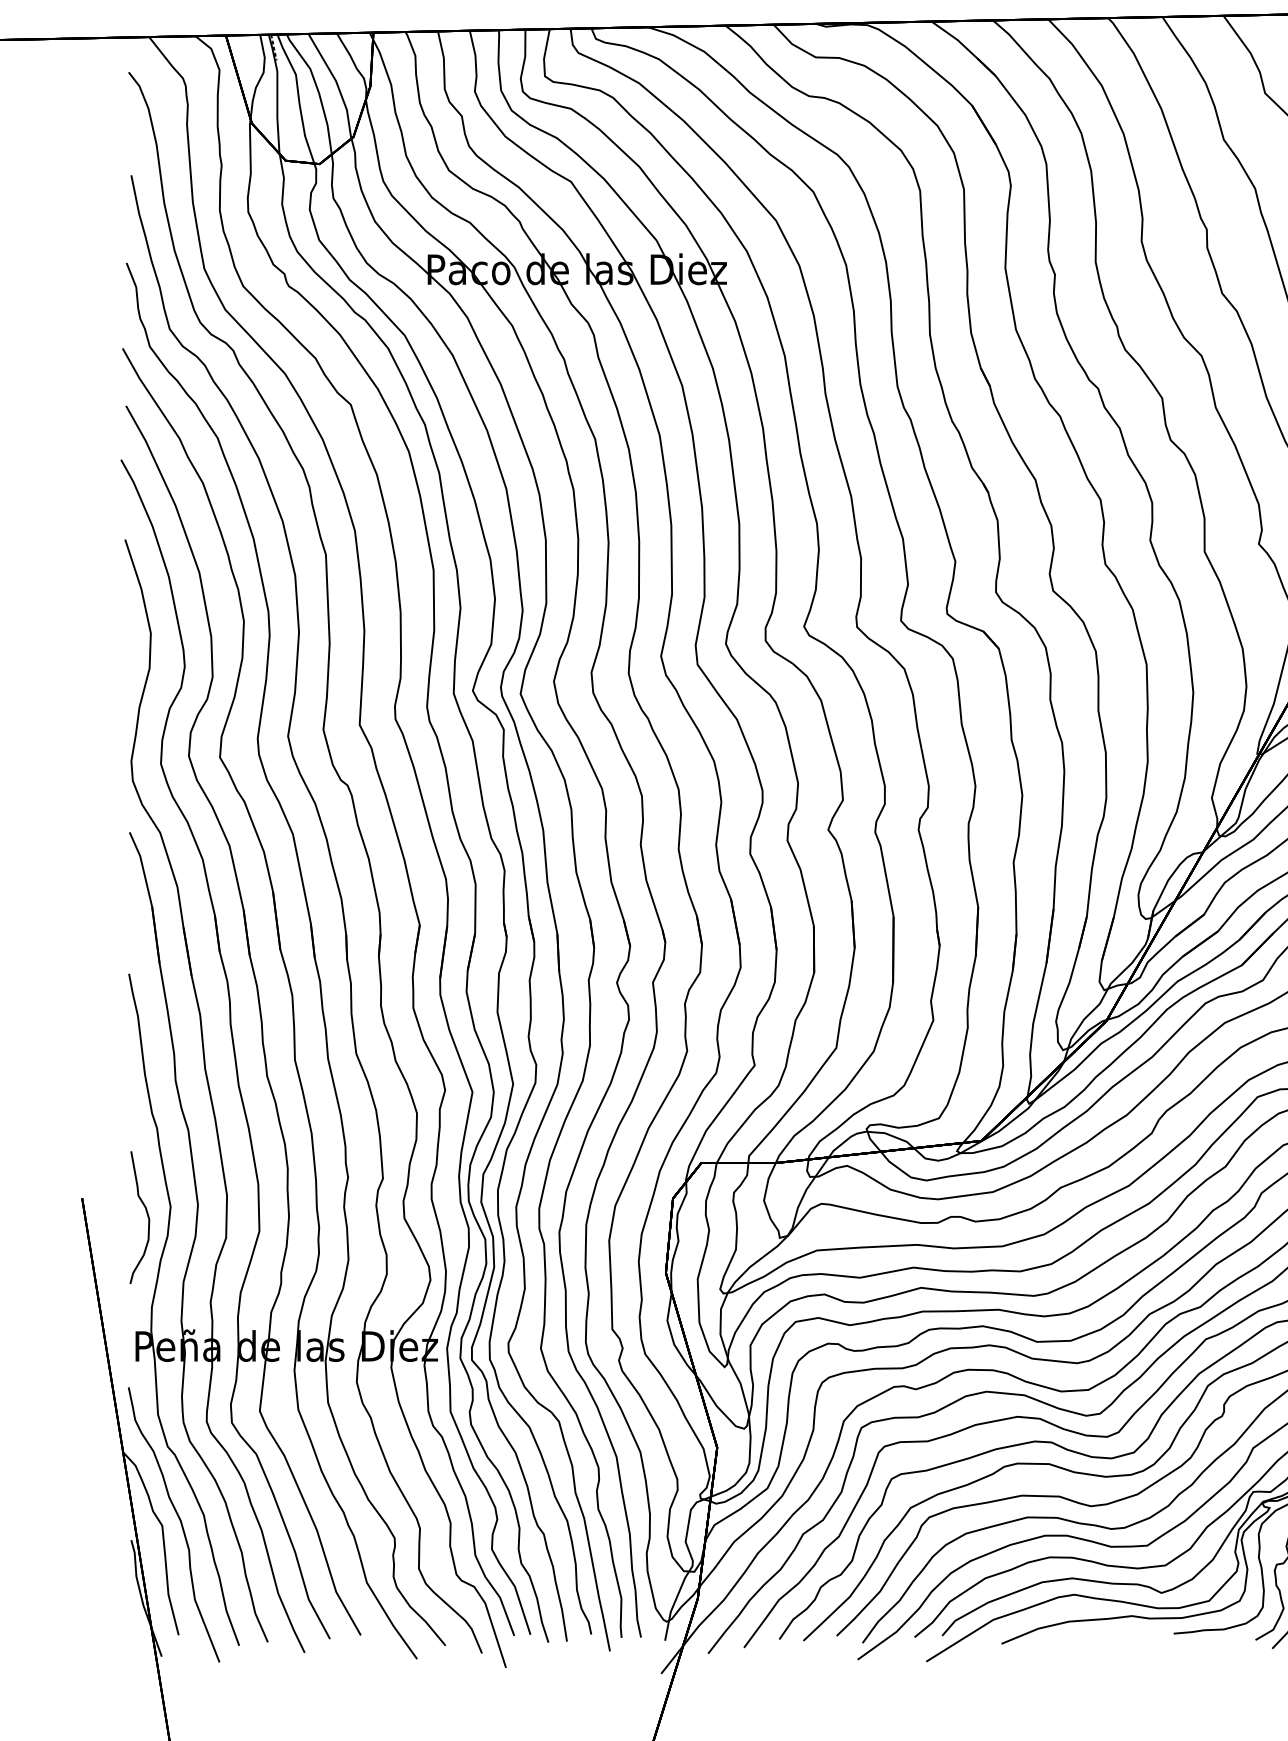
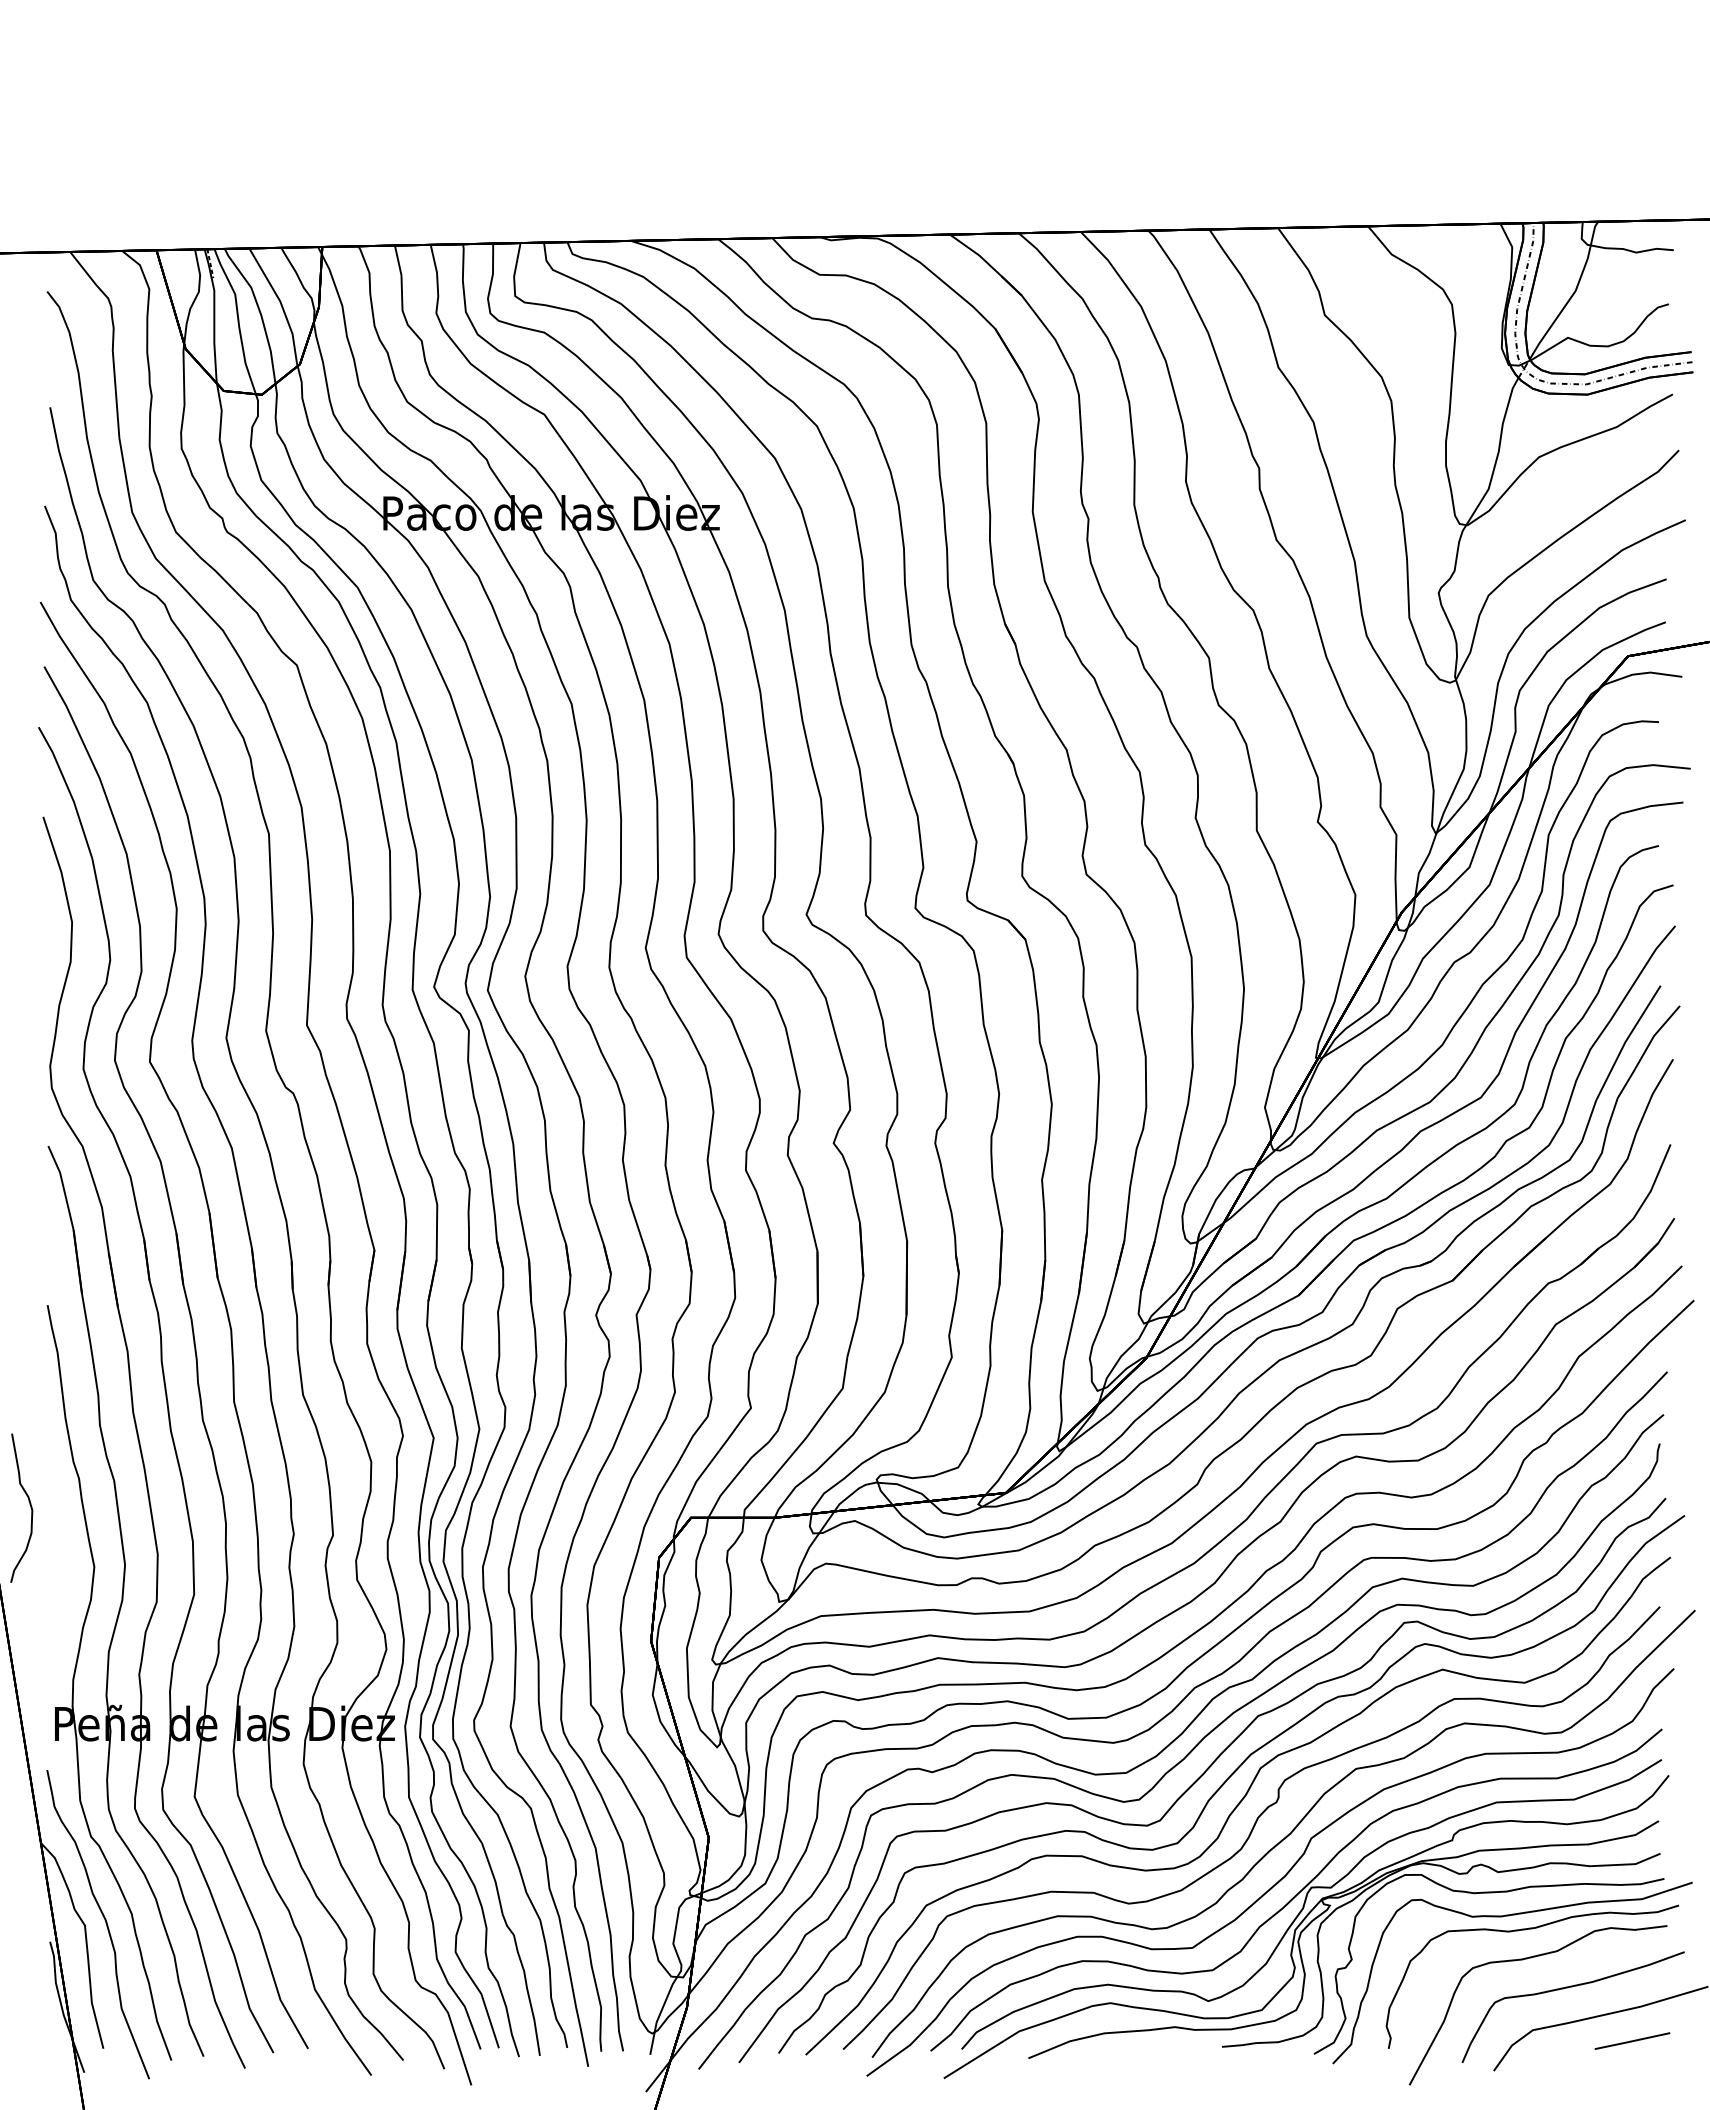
curve: (146, 1214) -> (29, 1504), moved

